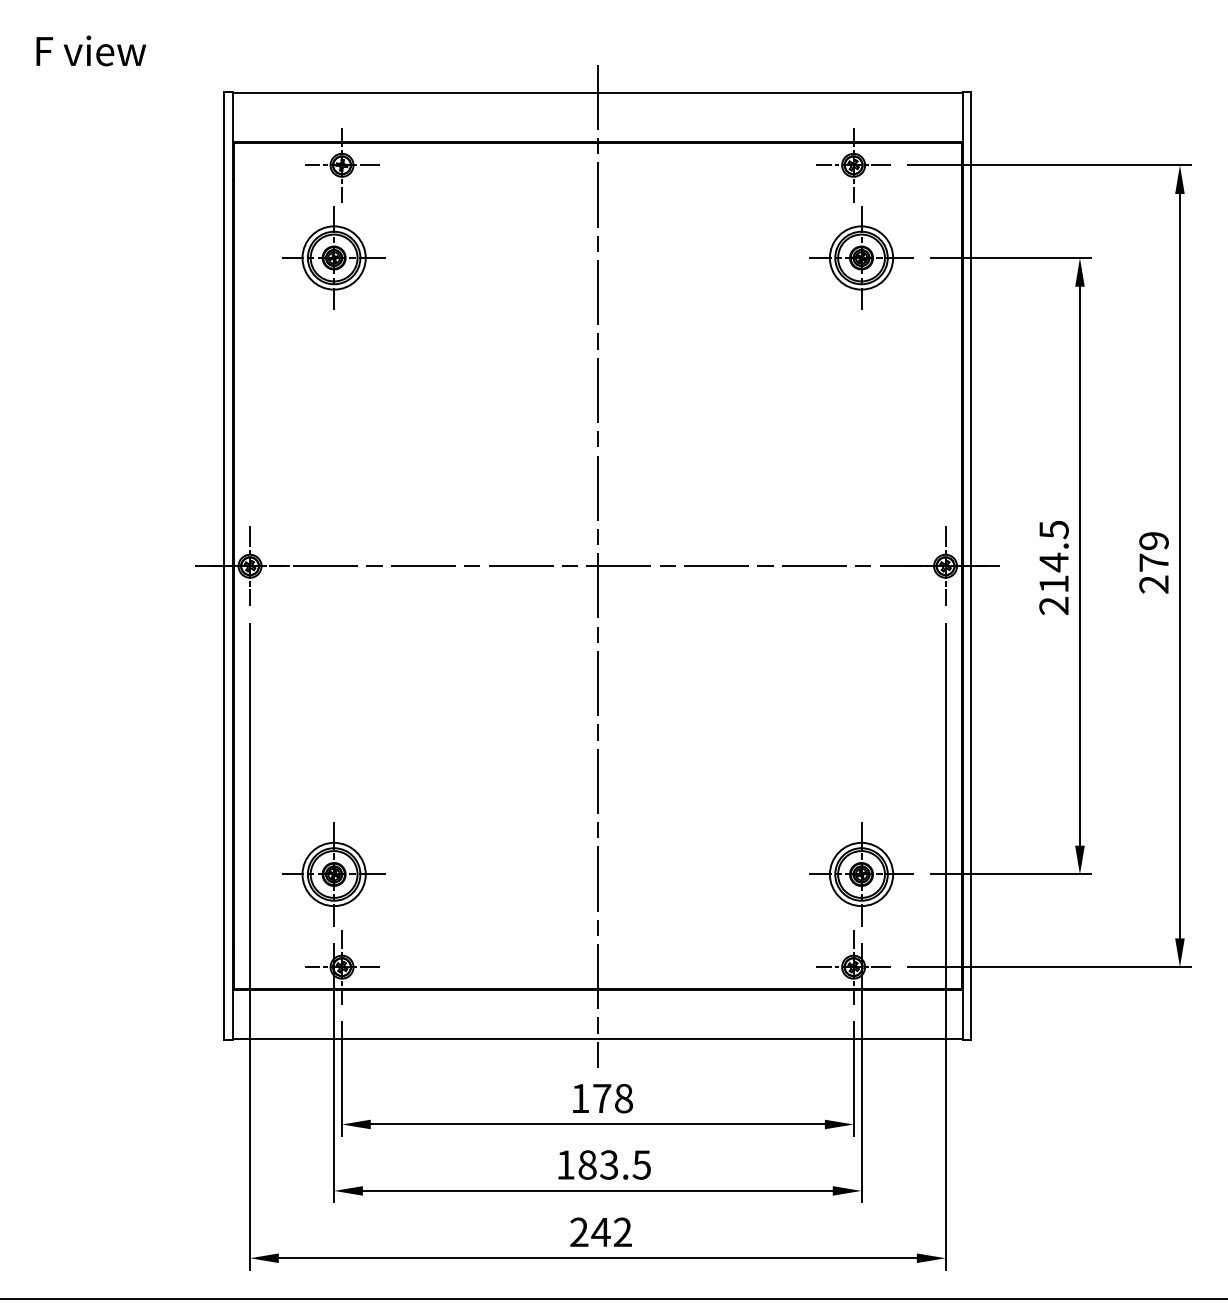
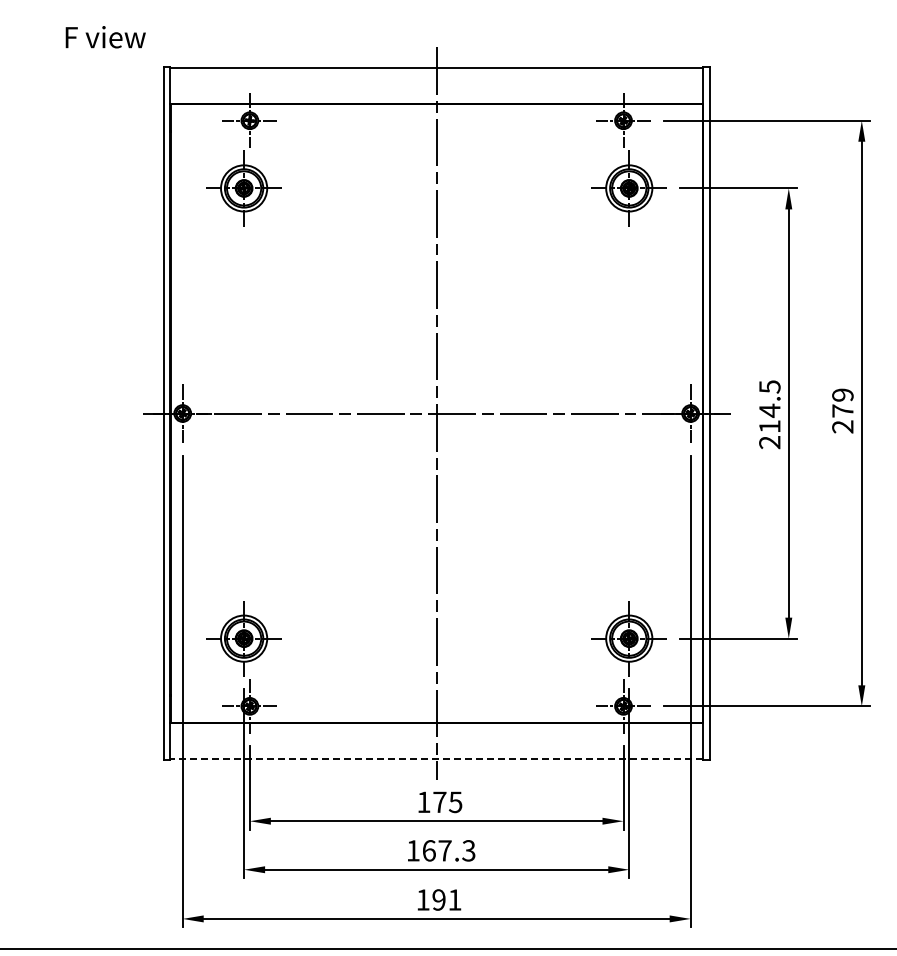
text: (90, 51) -> (105, 37), moved
line: (597, 1038) -> (436, 758), solid -> dashed
text: (623, 1097) -> (455, 801), 178 -> 175
text: (614, 1164) -> (448, 850), 183.5 -> 167.3
text: (600, 1231) -> (438, 899), 242 -> 191

